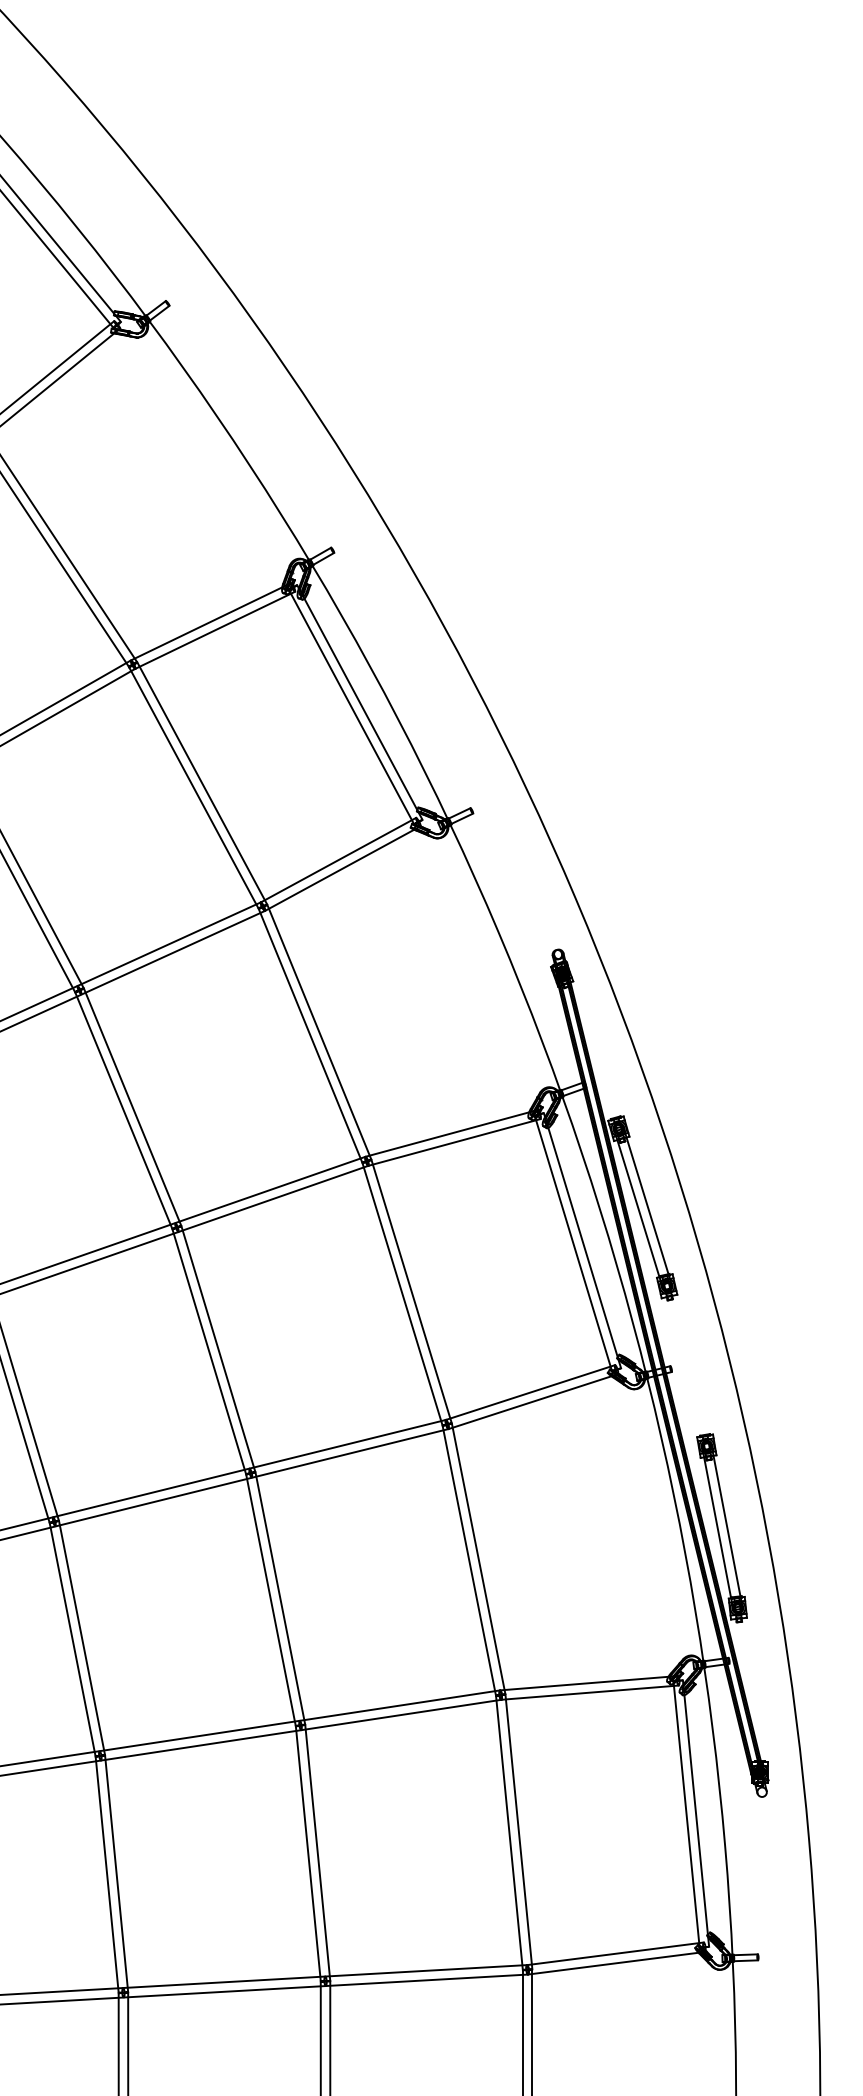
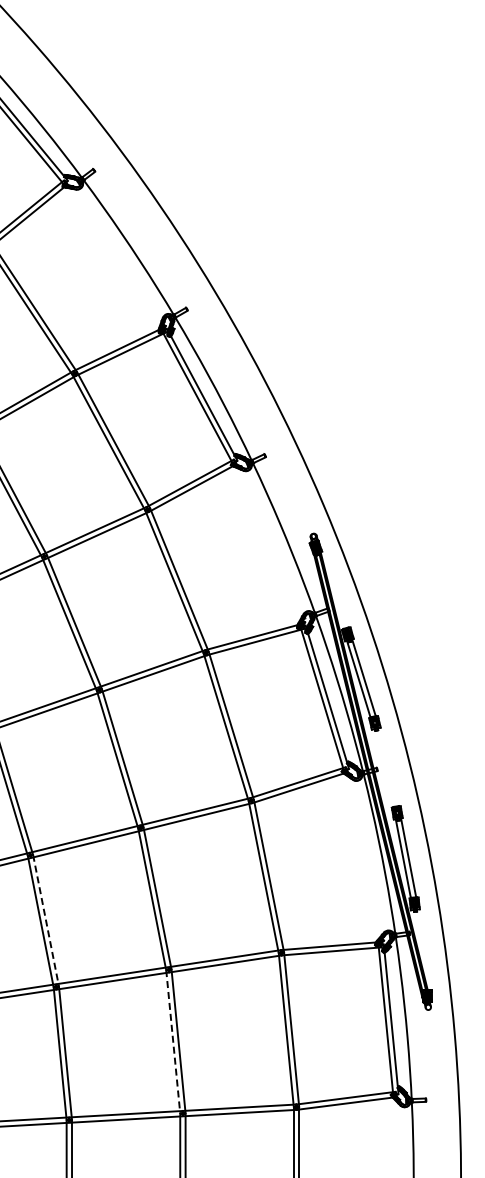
line: (82, 1639) -> (46, 921), solid -> dashed
line: (308, 1854) -> (173, 1042), solid -> dashed

